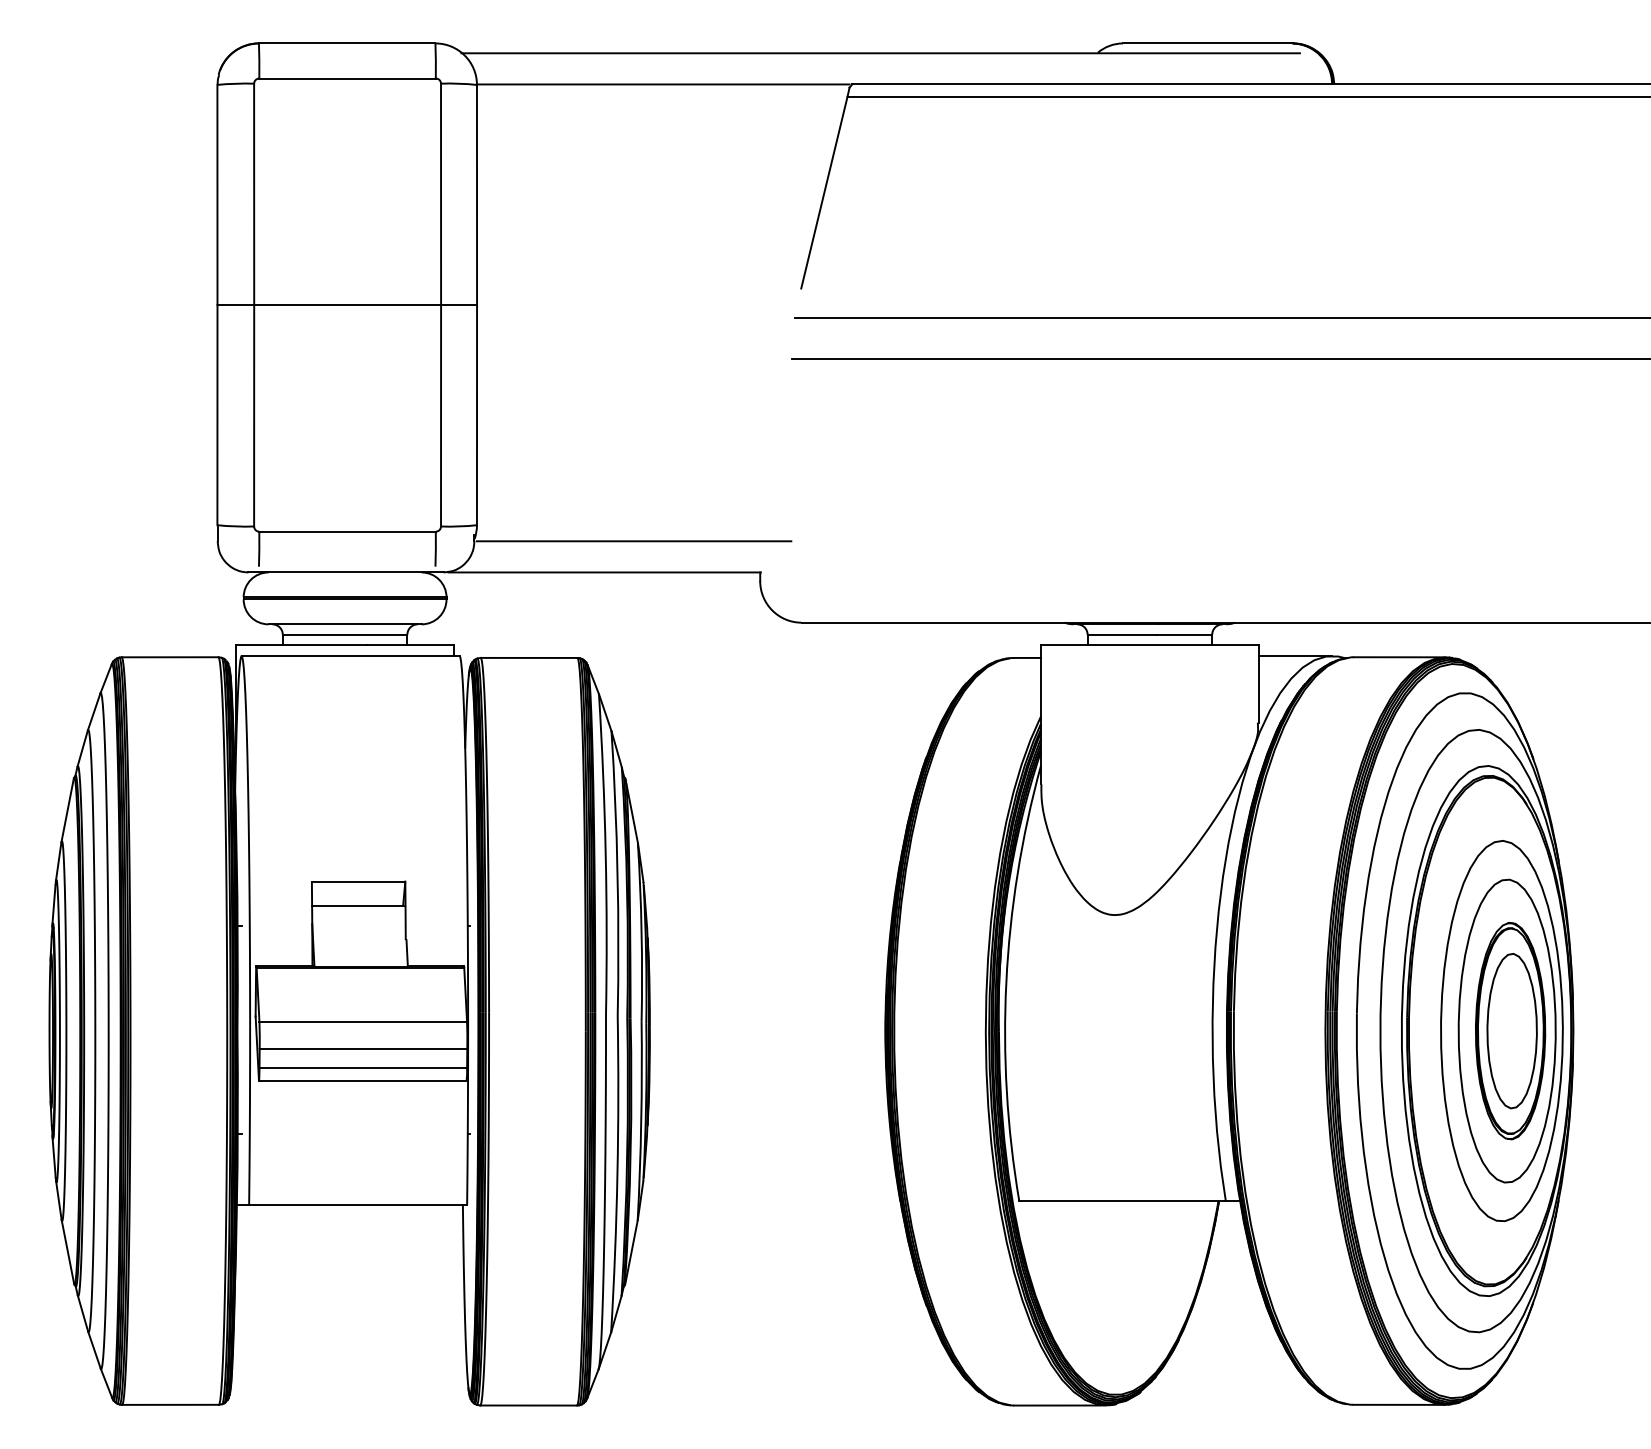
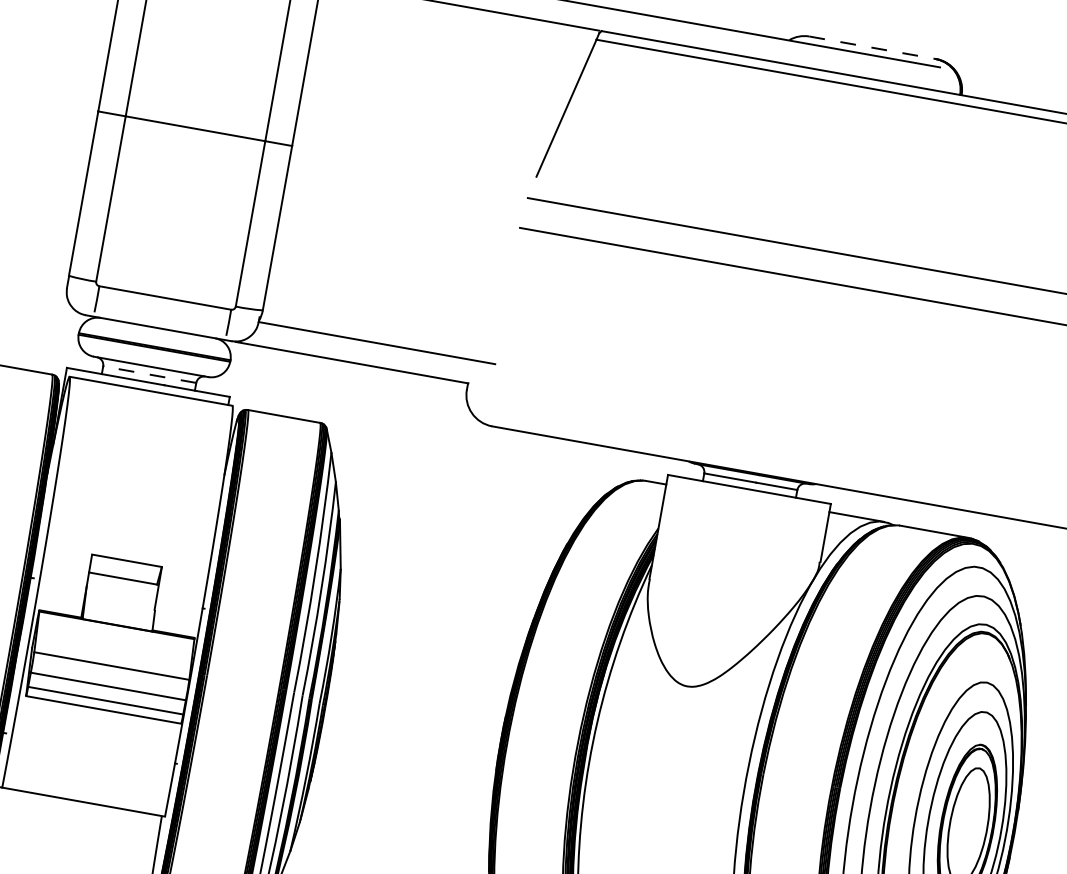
line: (1207, 43) -> (872, 47), solid -> dashed
line: (344, 634) -> (149, 374), solid -> dashed

